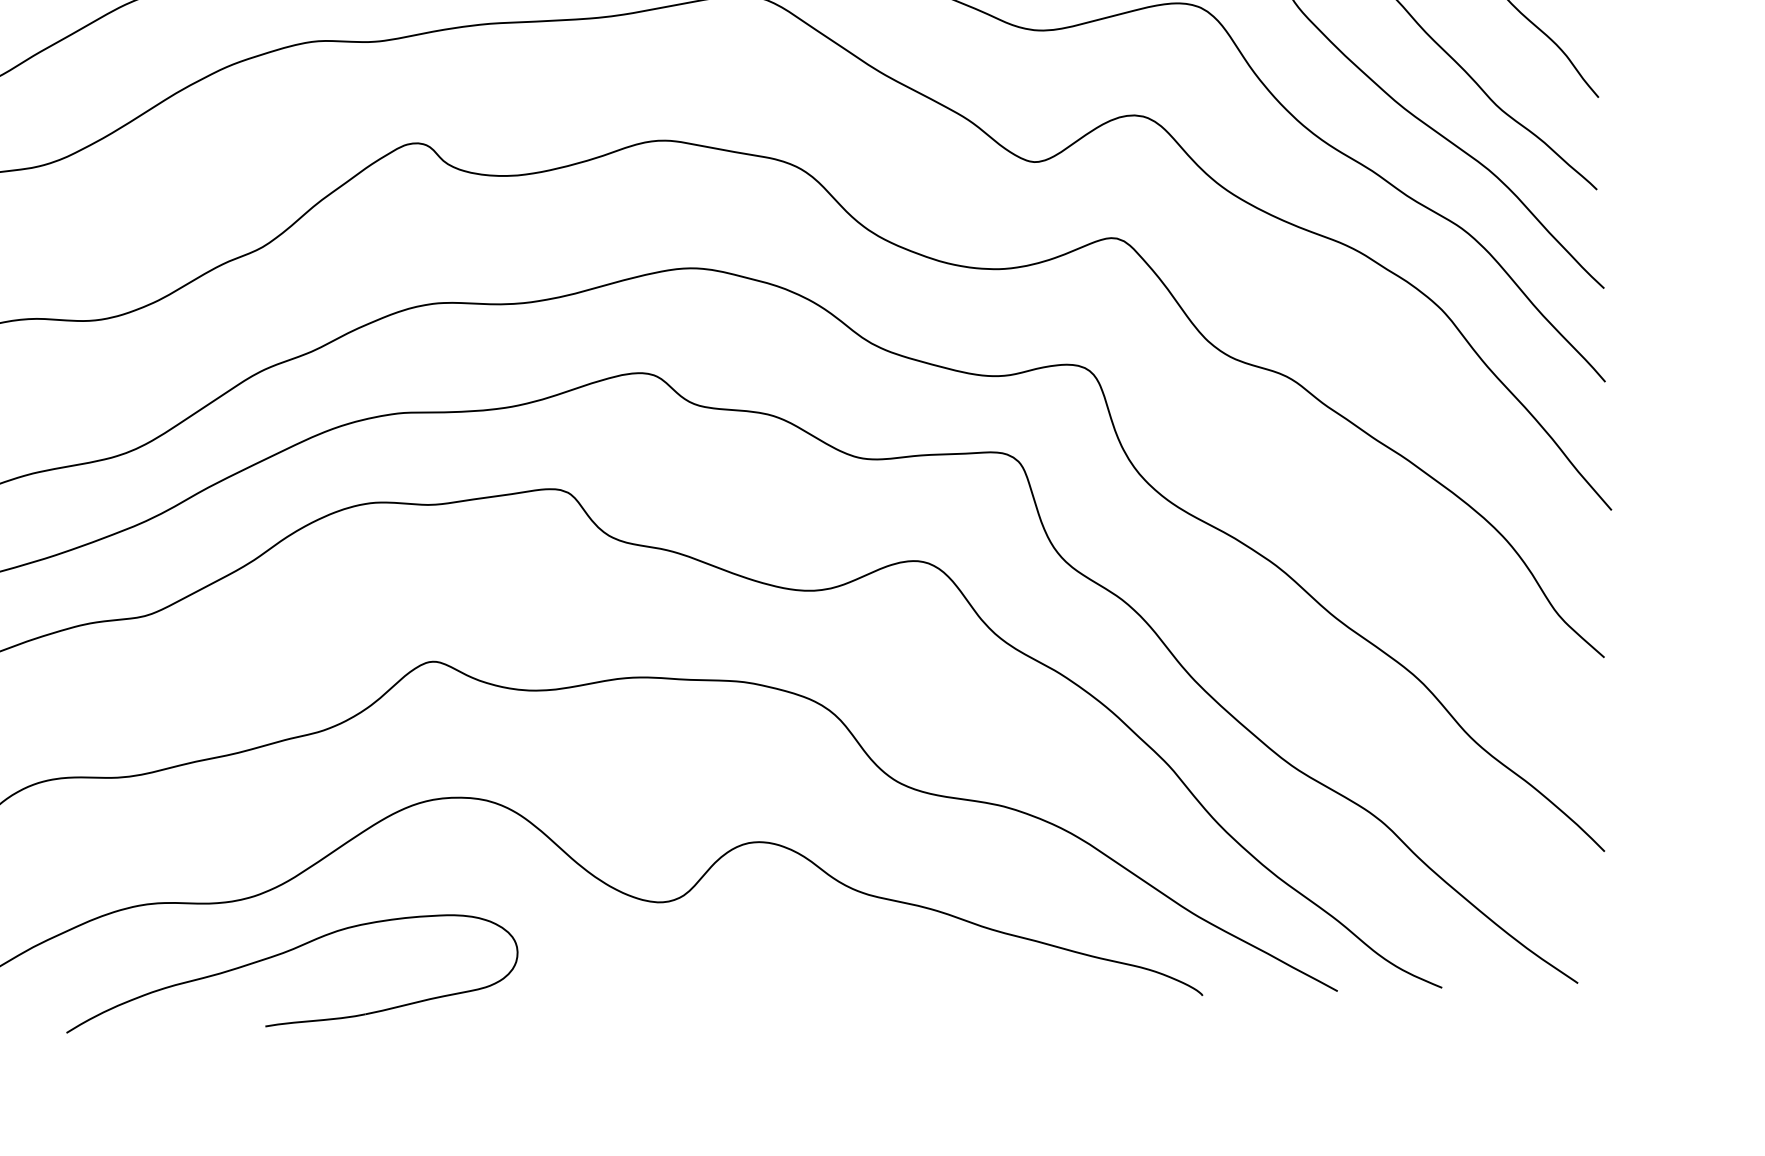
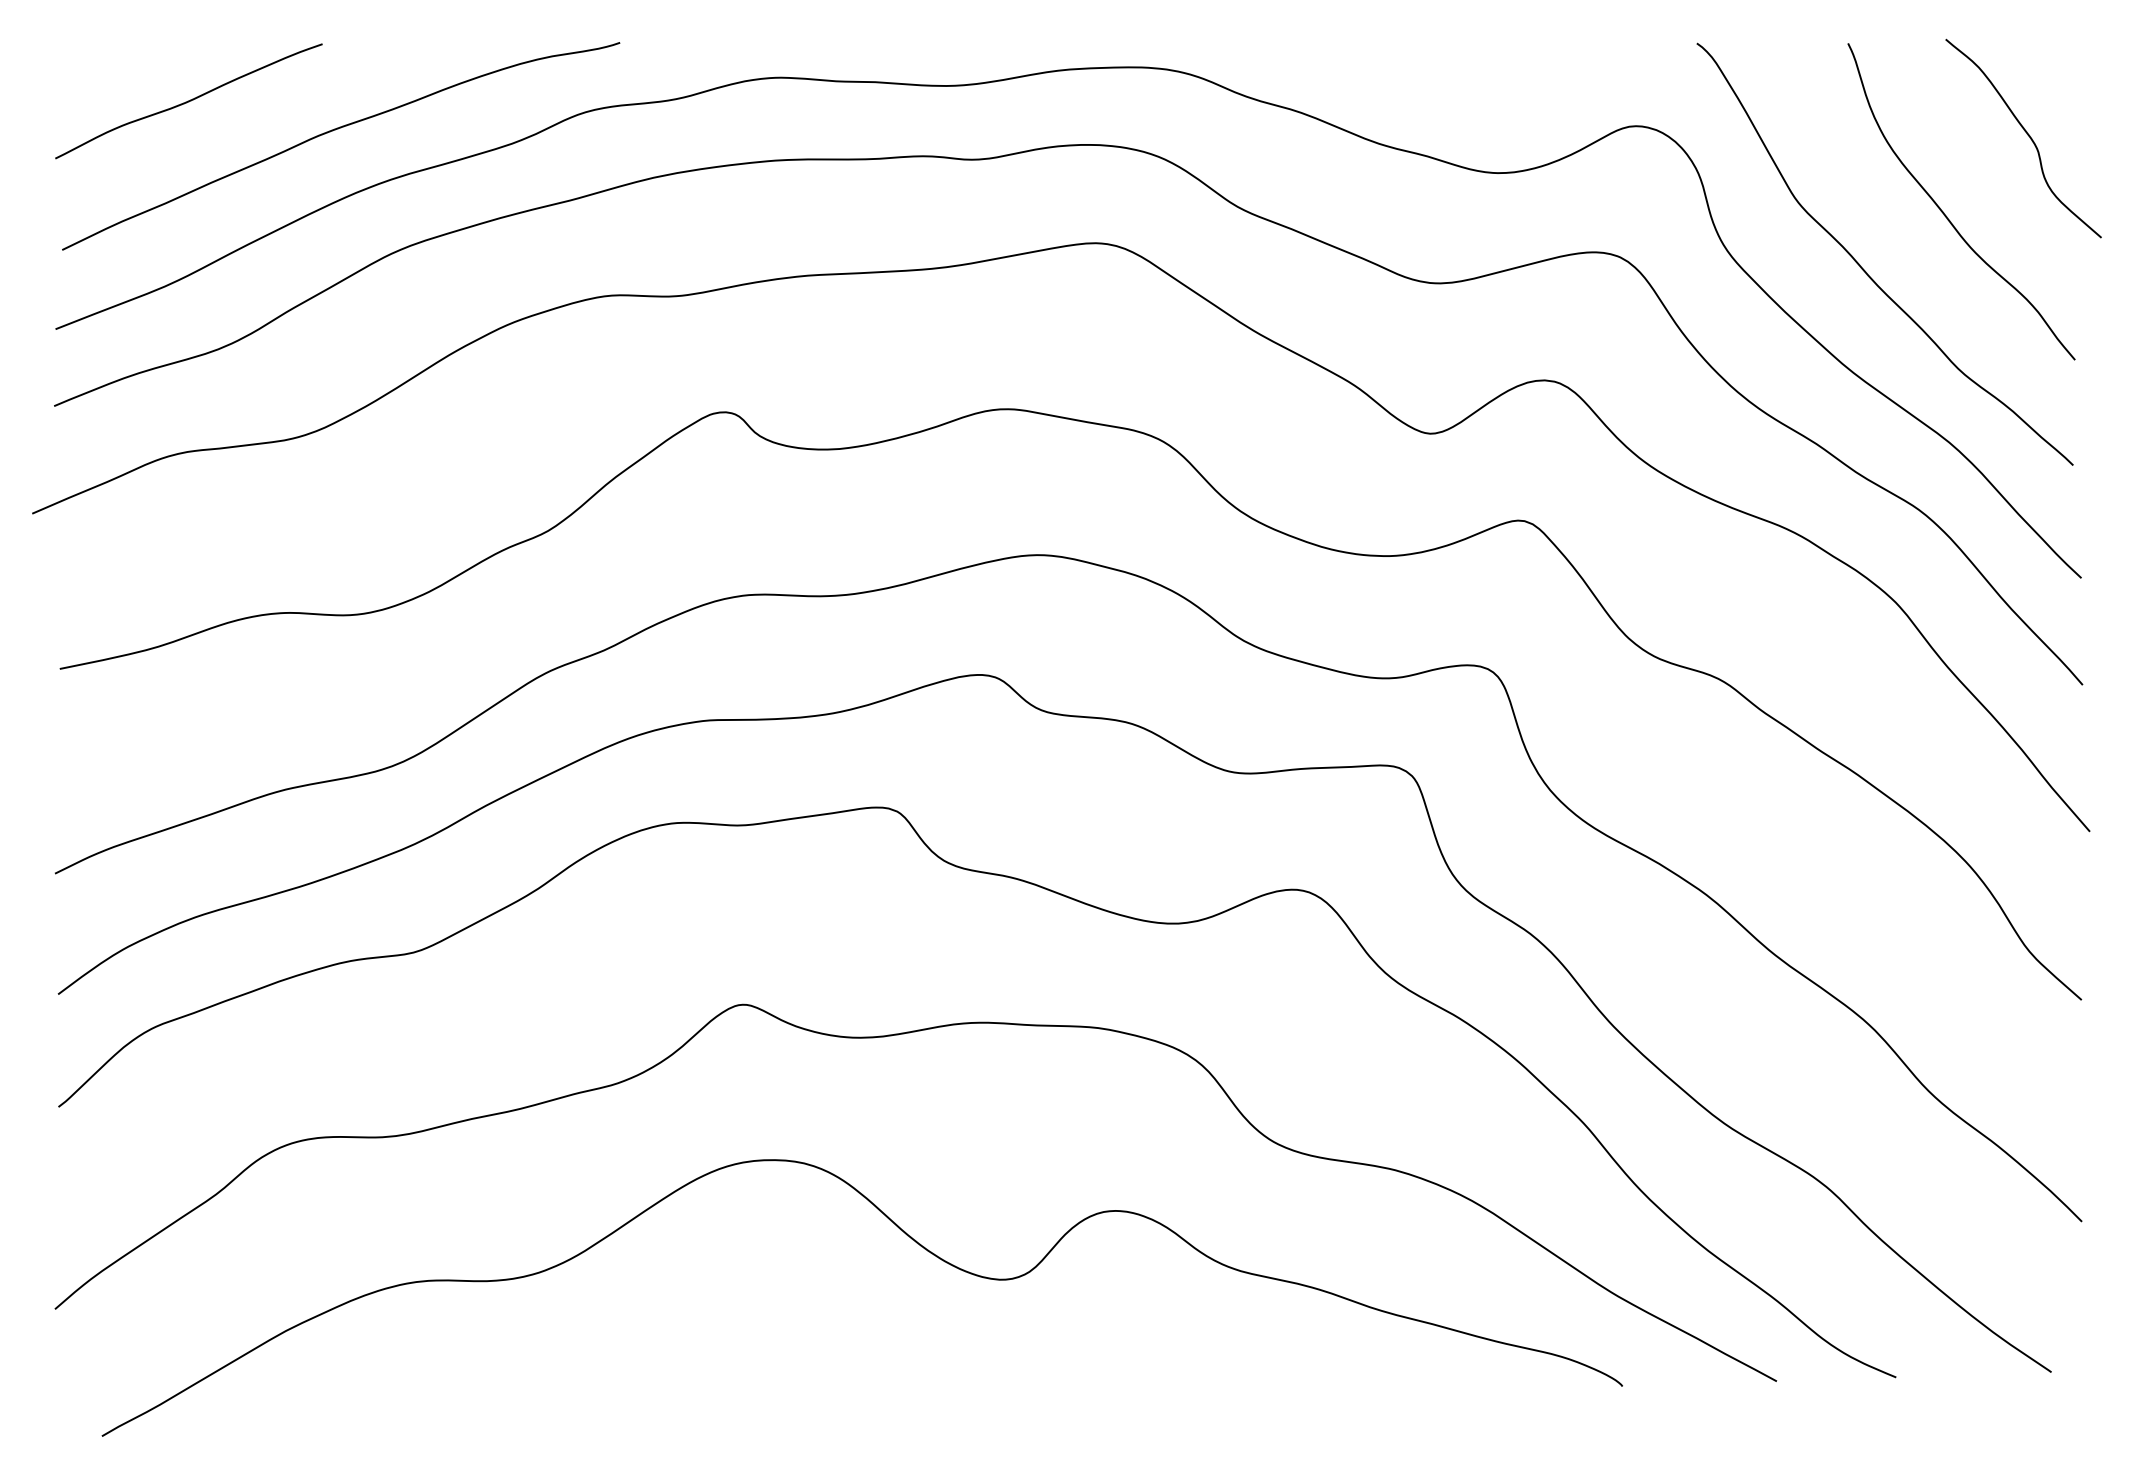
part: (283, 953) -> (572, 1338), removed

